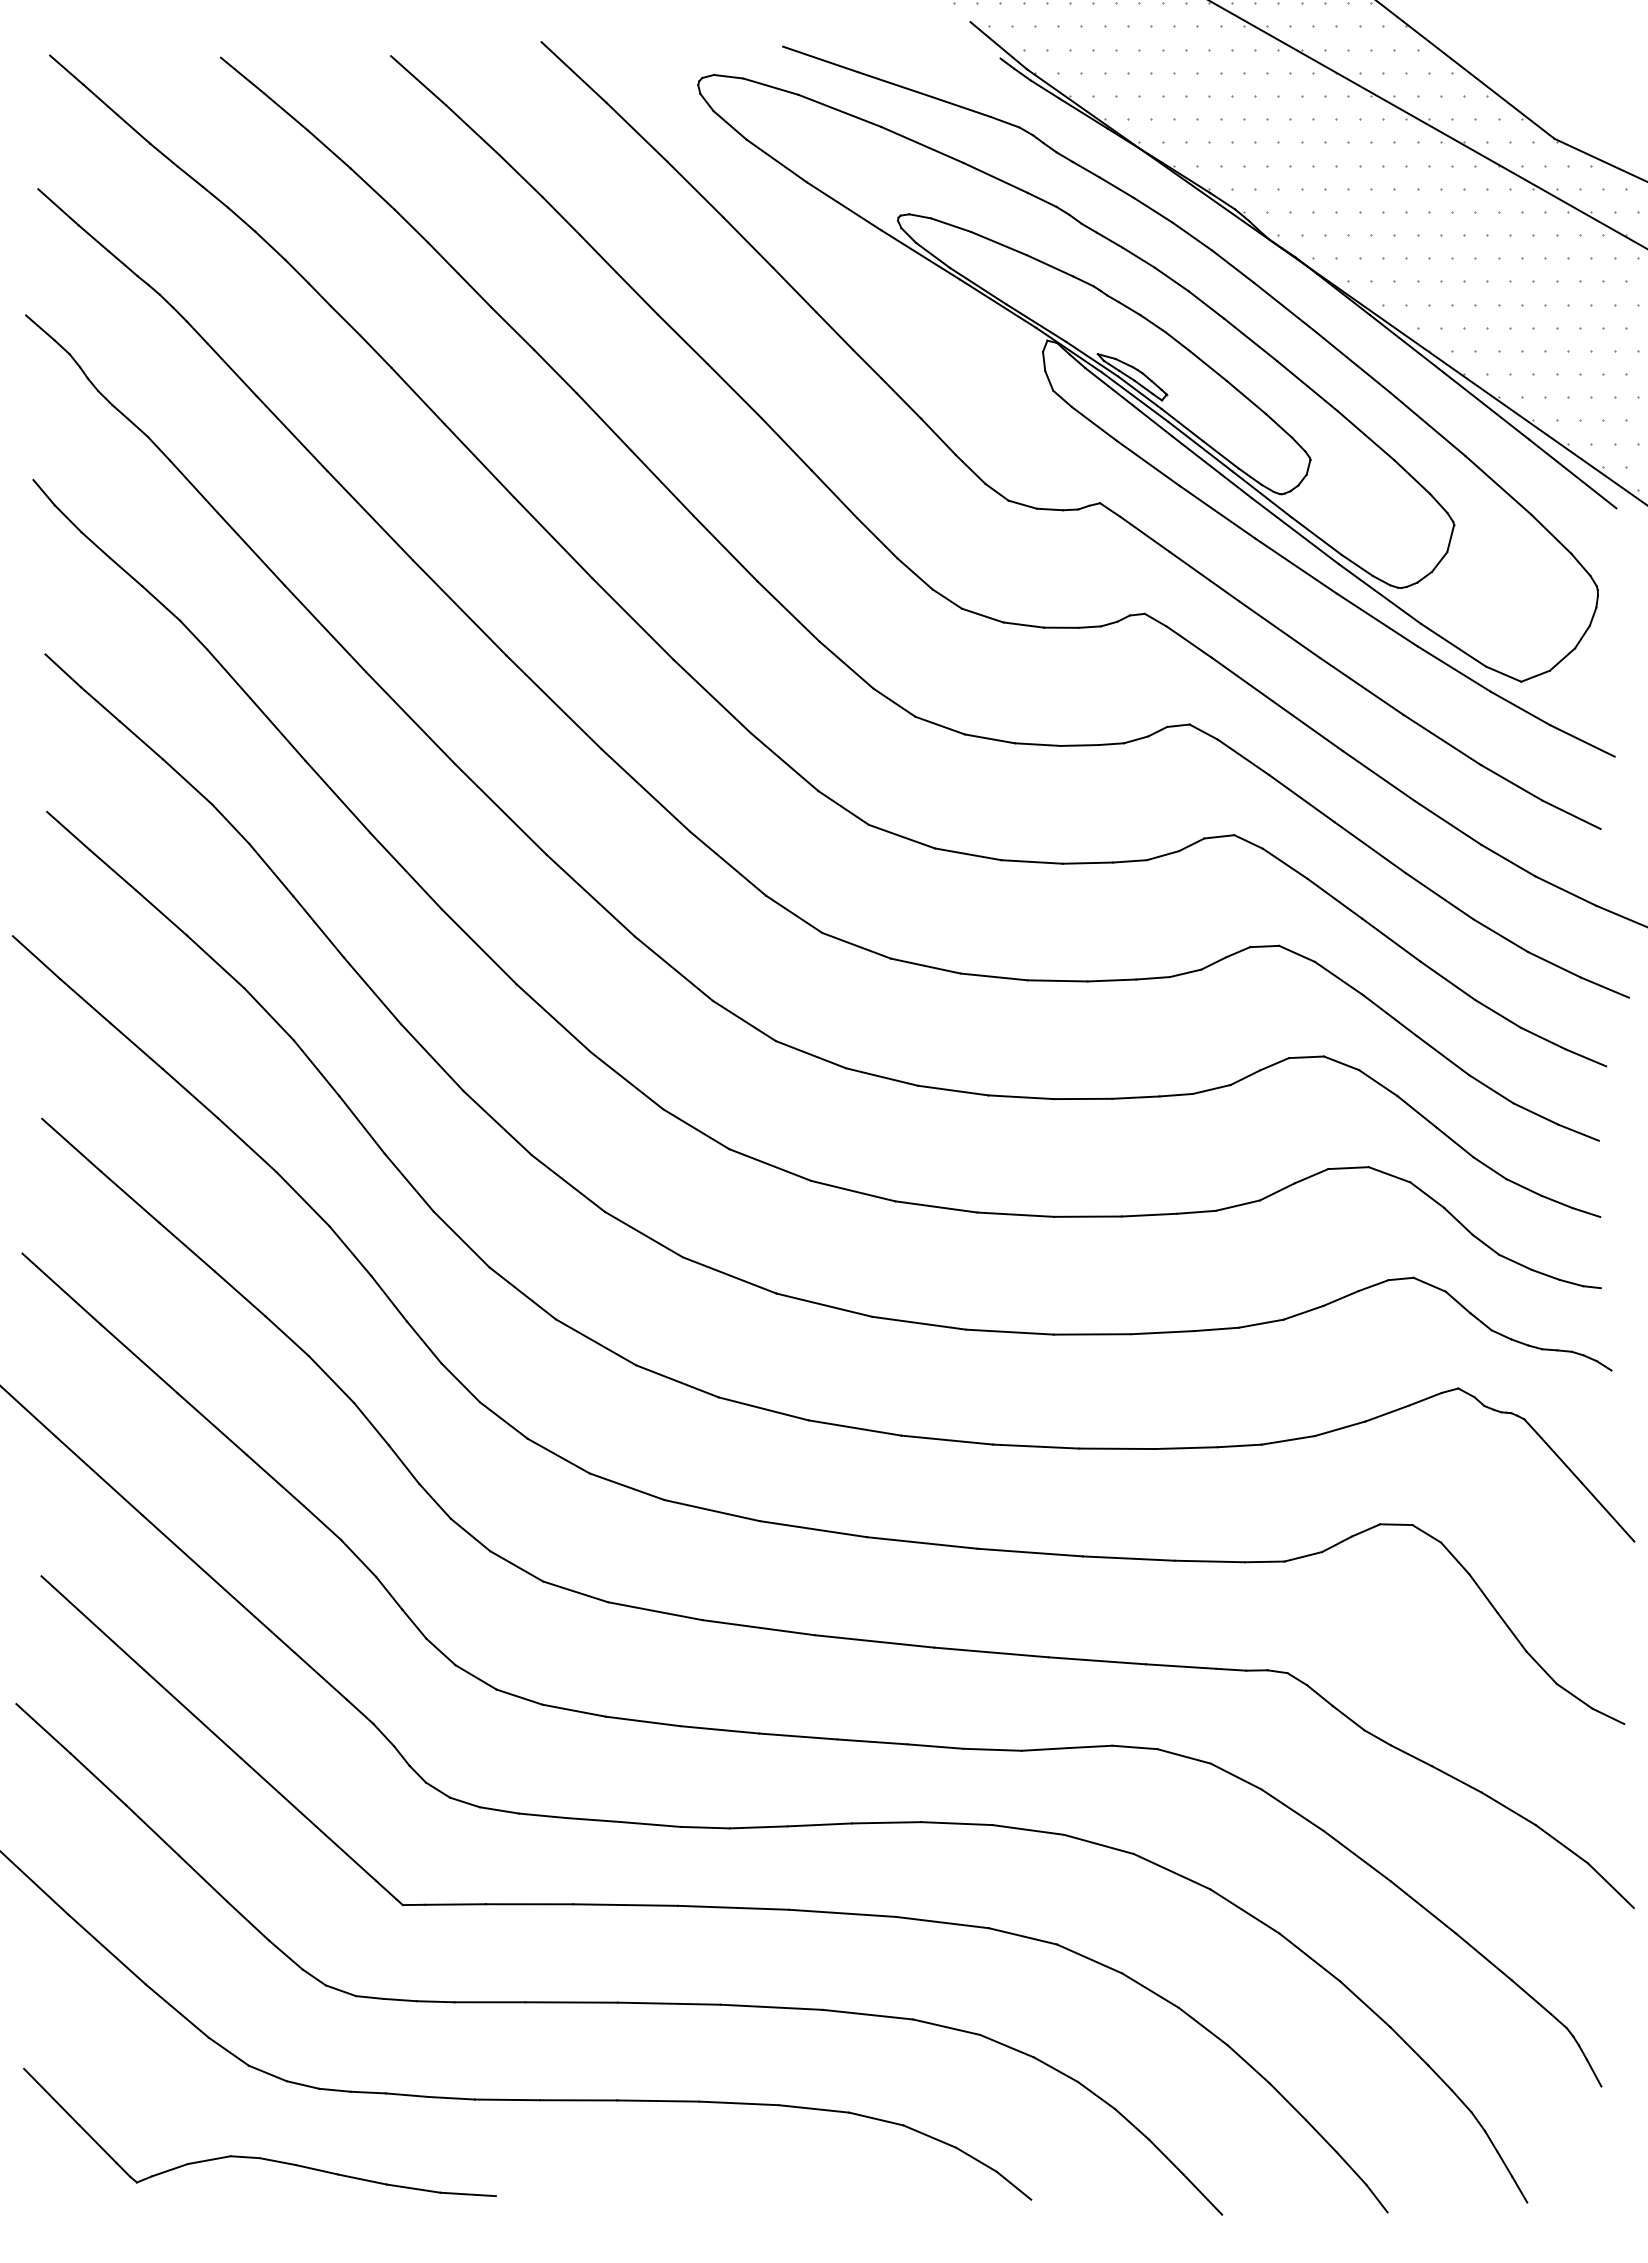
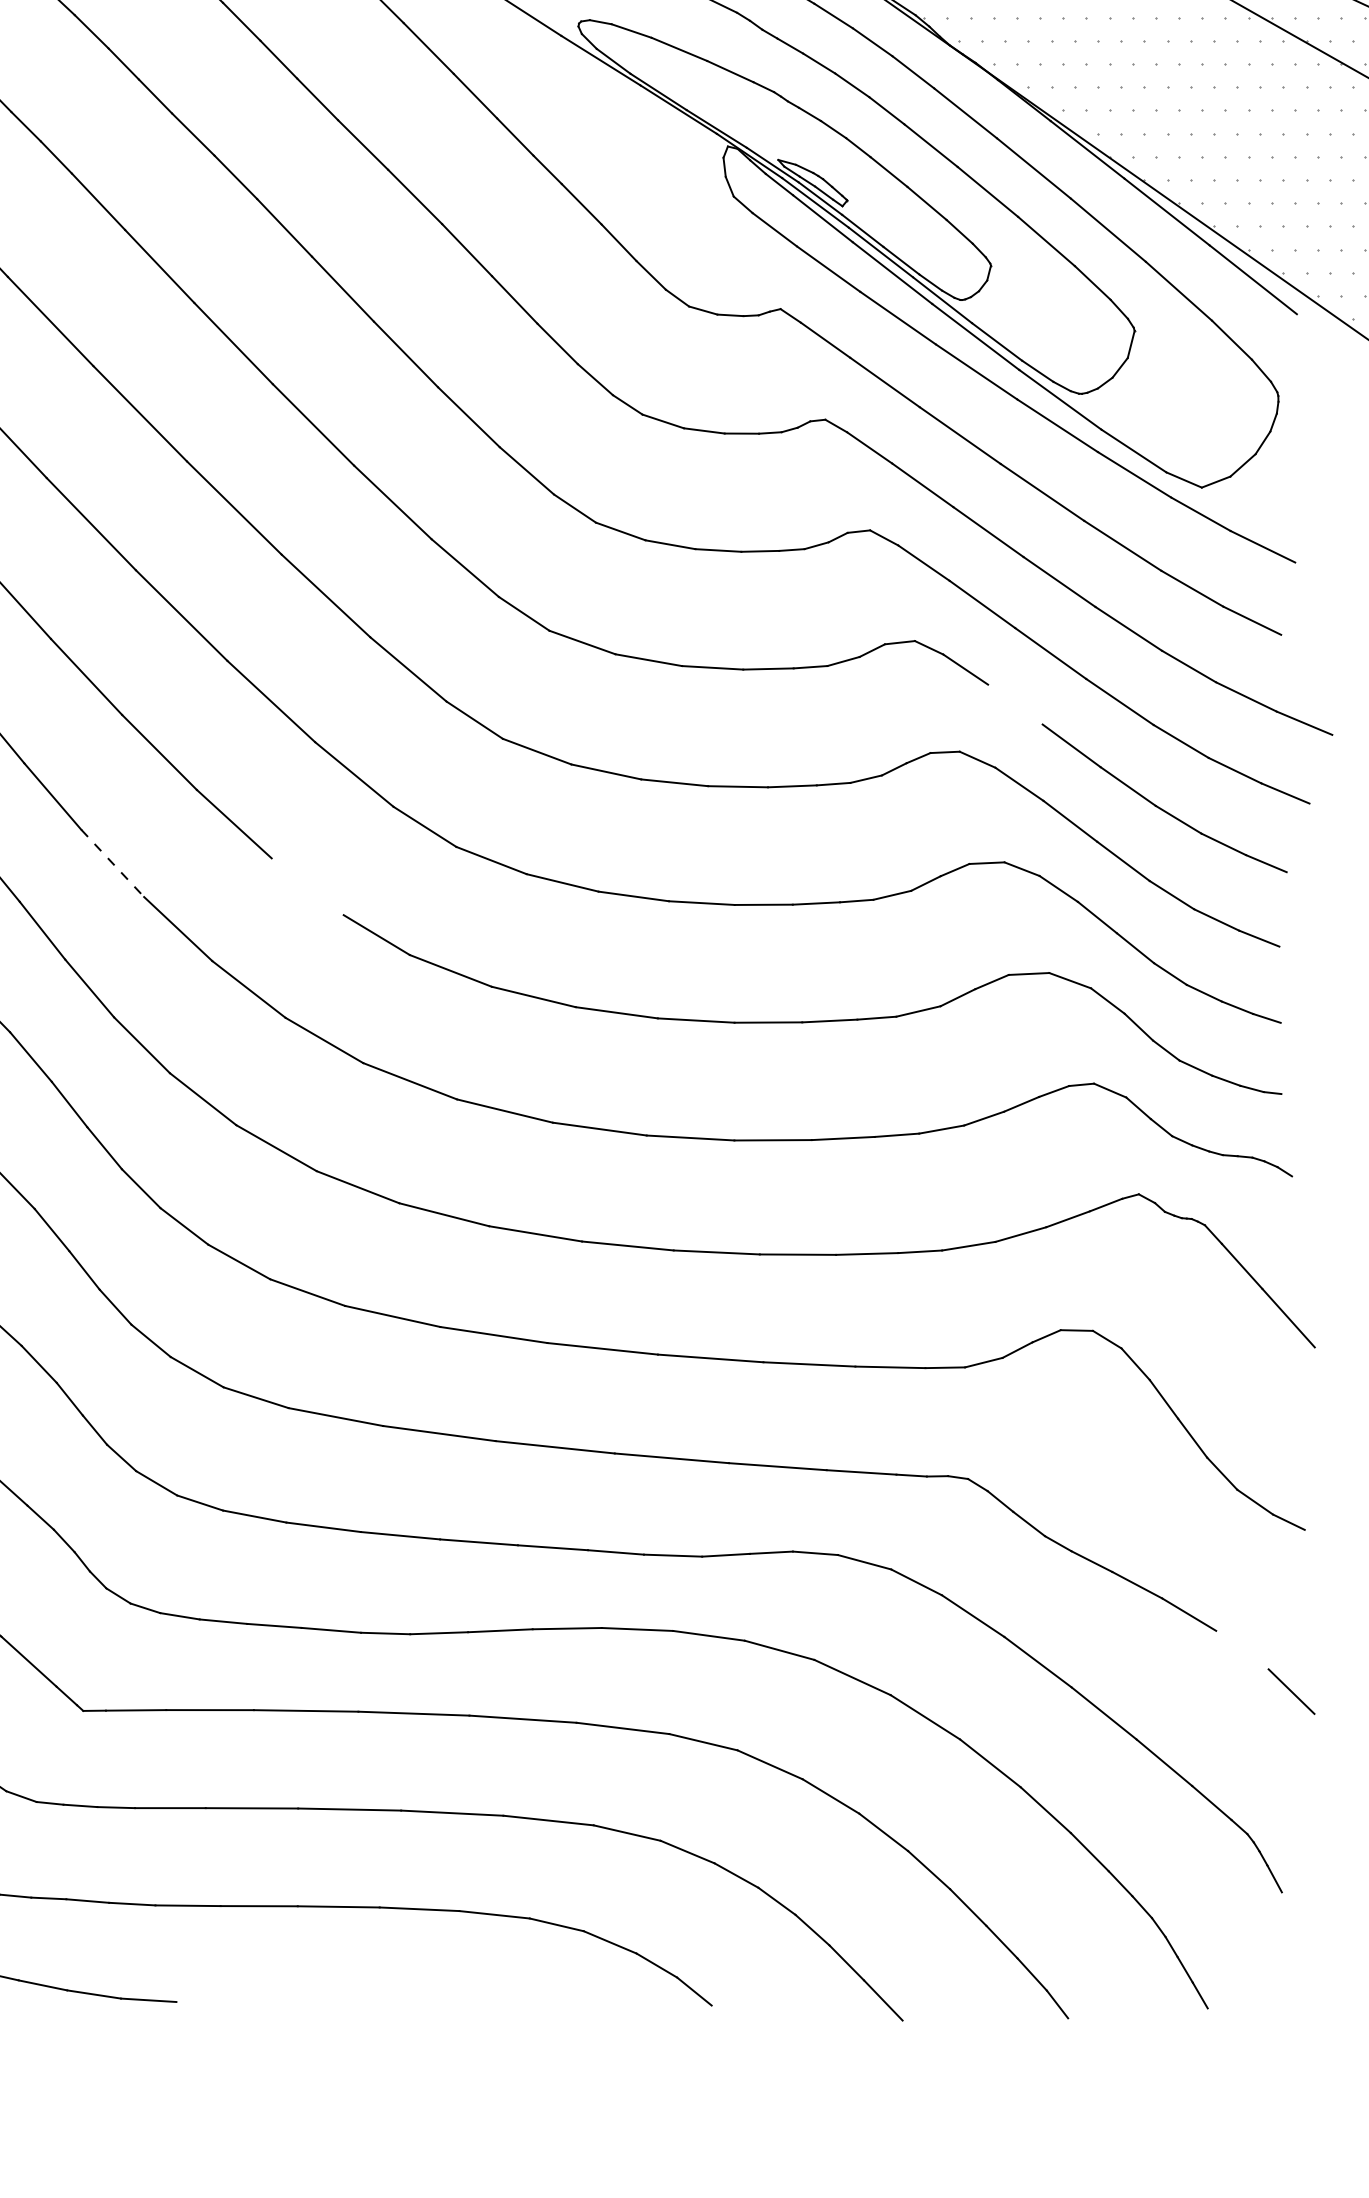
line: (1334, 898) -> (1015, 704), removed
line: (432, 1057) -> (113, 863), solid -> dashed
line: (627, 1080) -> (308, 886), removed
line: (1561, 1844) -> (1242, 1650), removed

